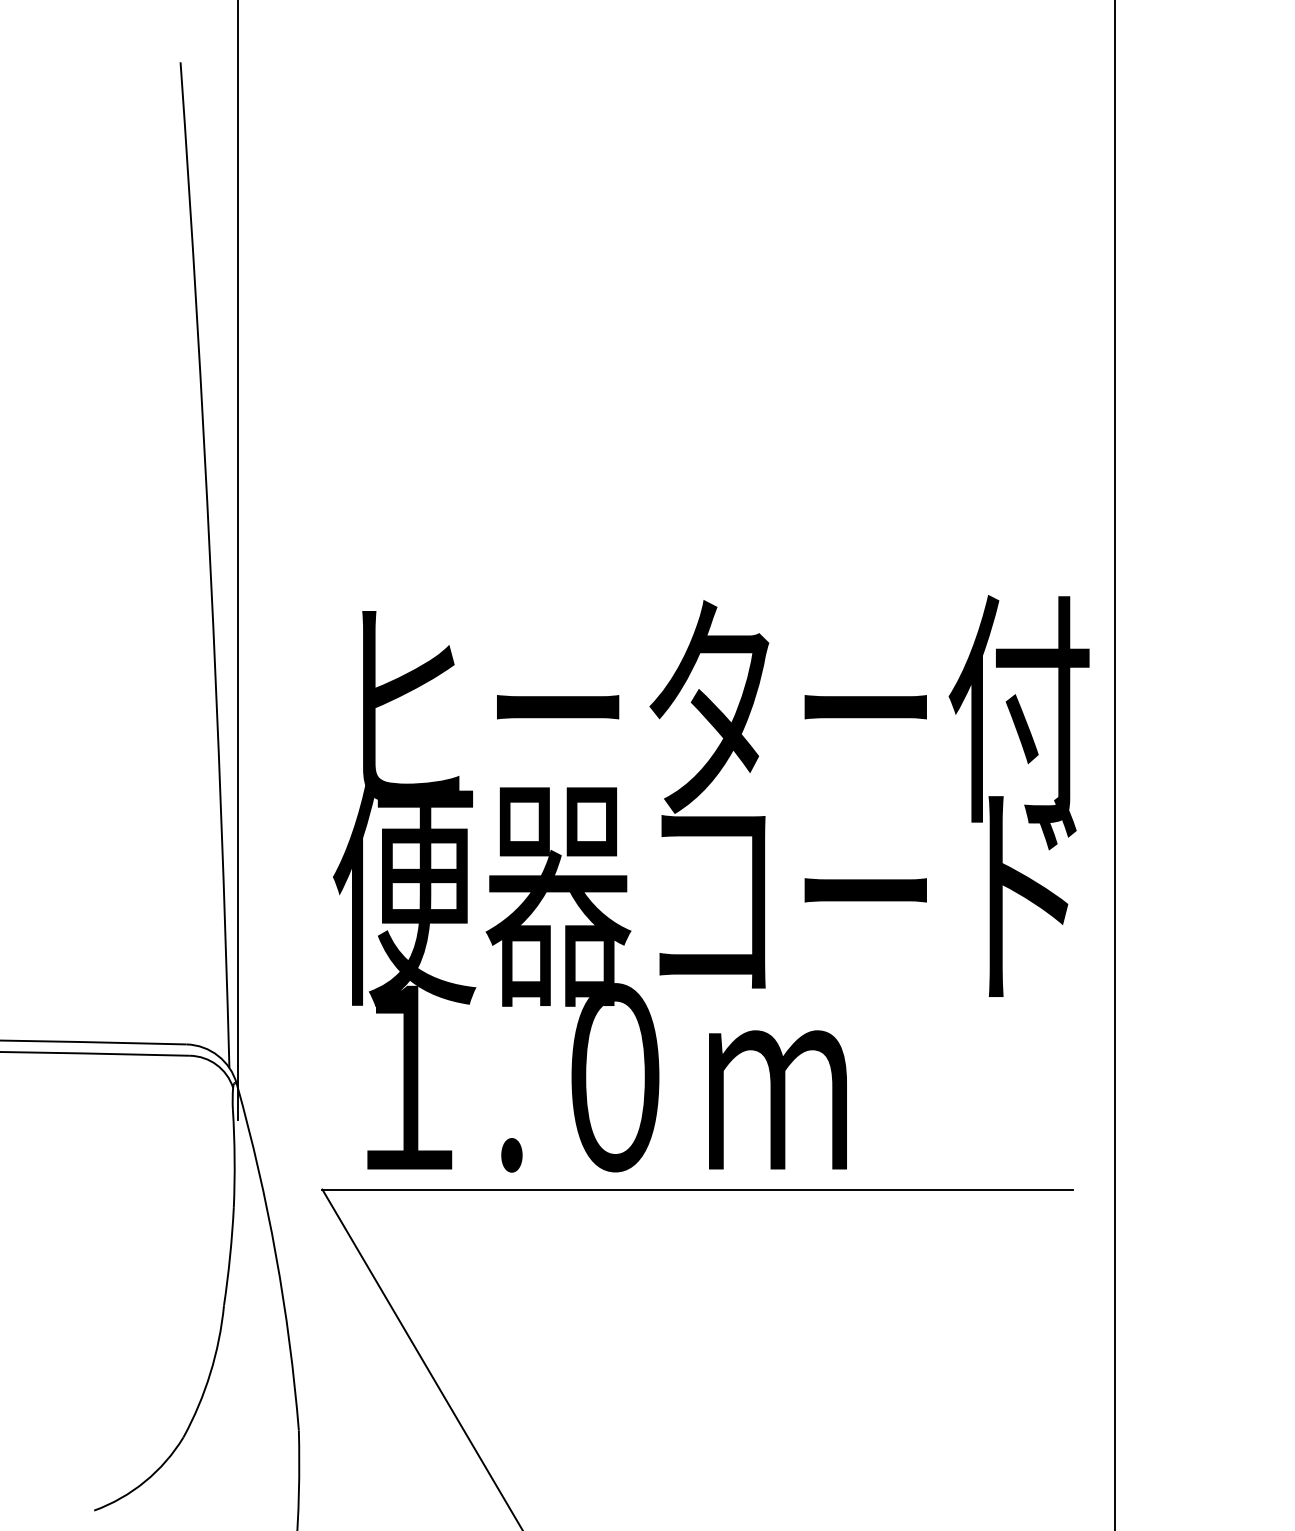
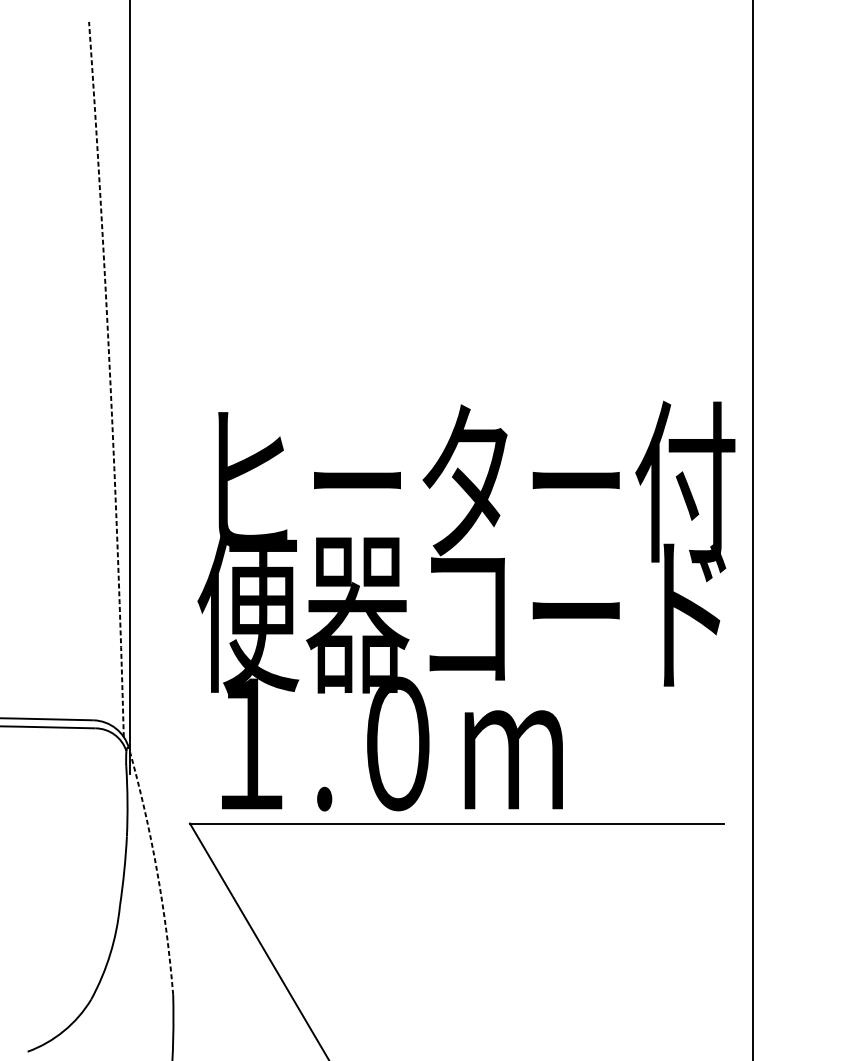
arc: (210, 564) -> (110, 379), solid -> dashed
arc: (276, 1255) -> (157, 870), solid -> dashed

